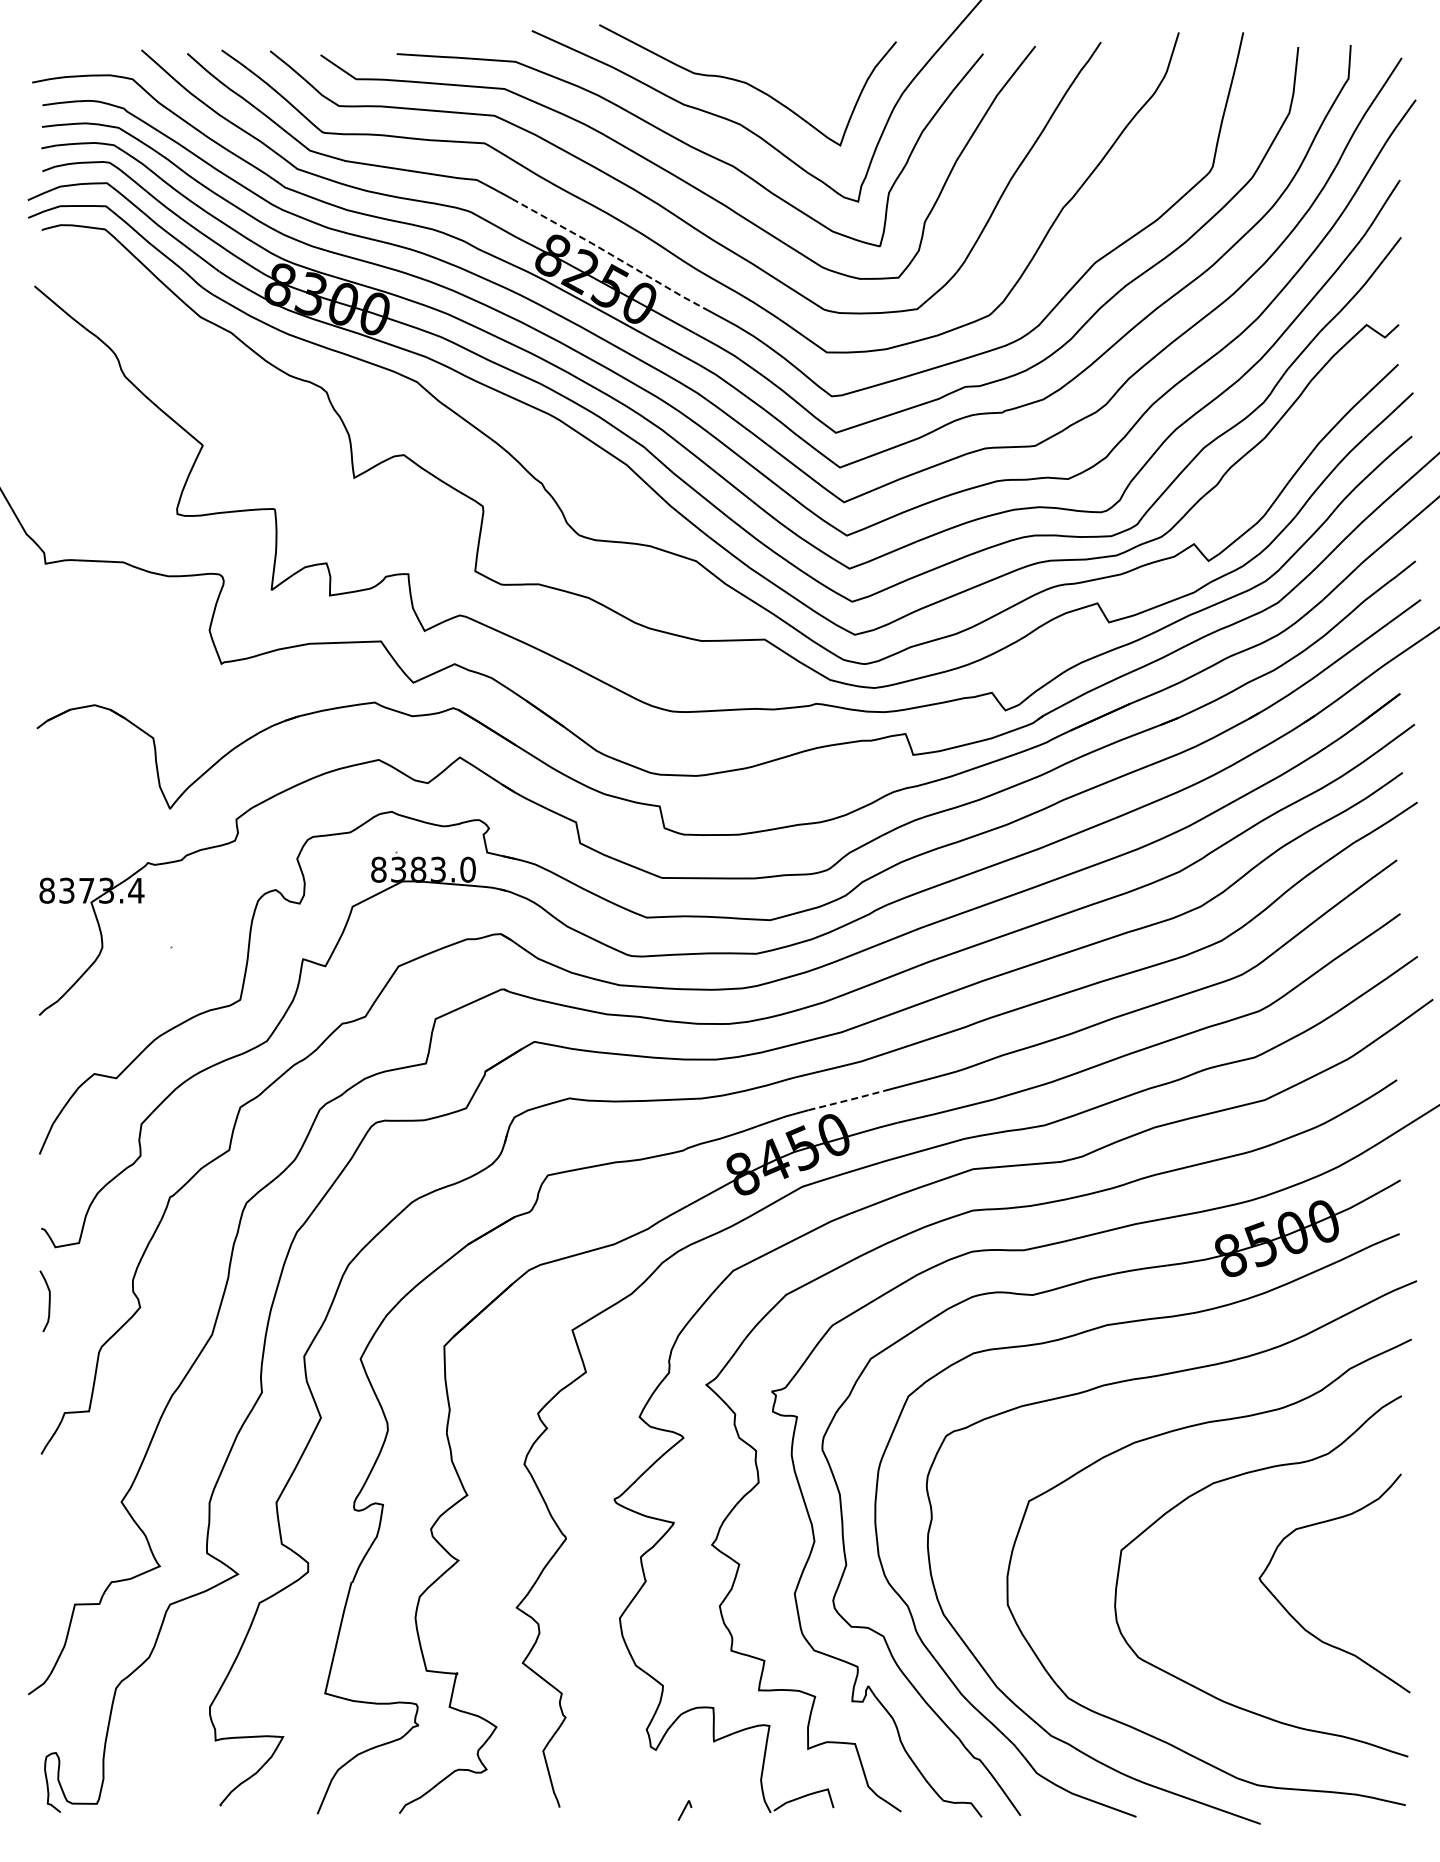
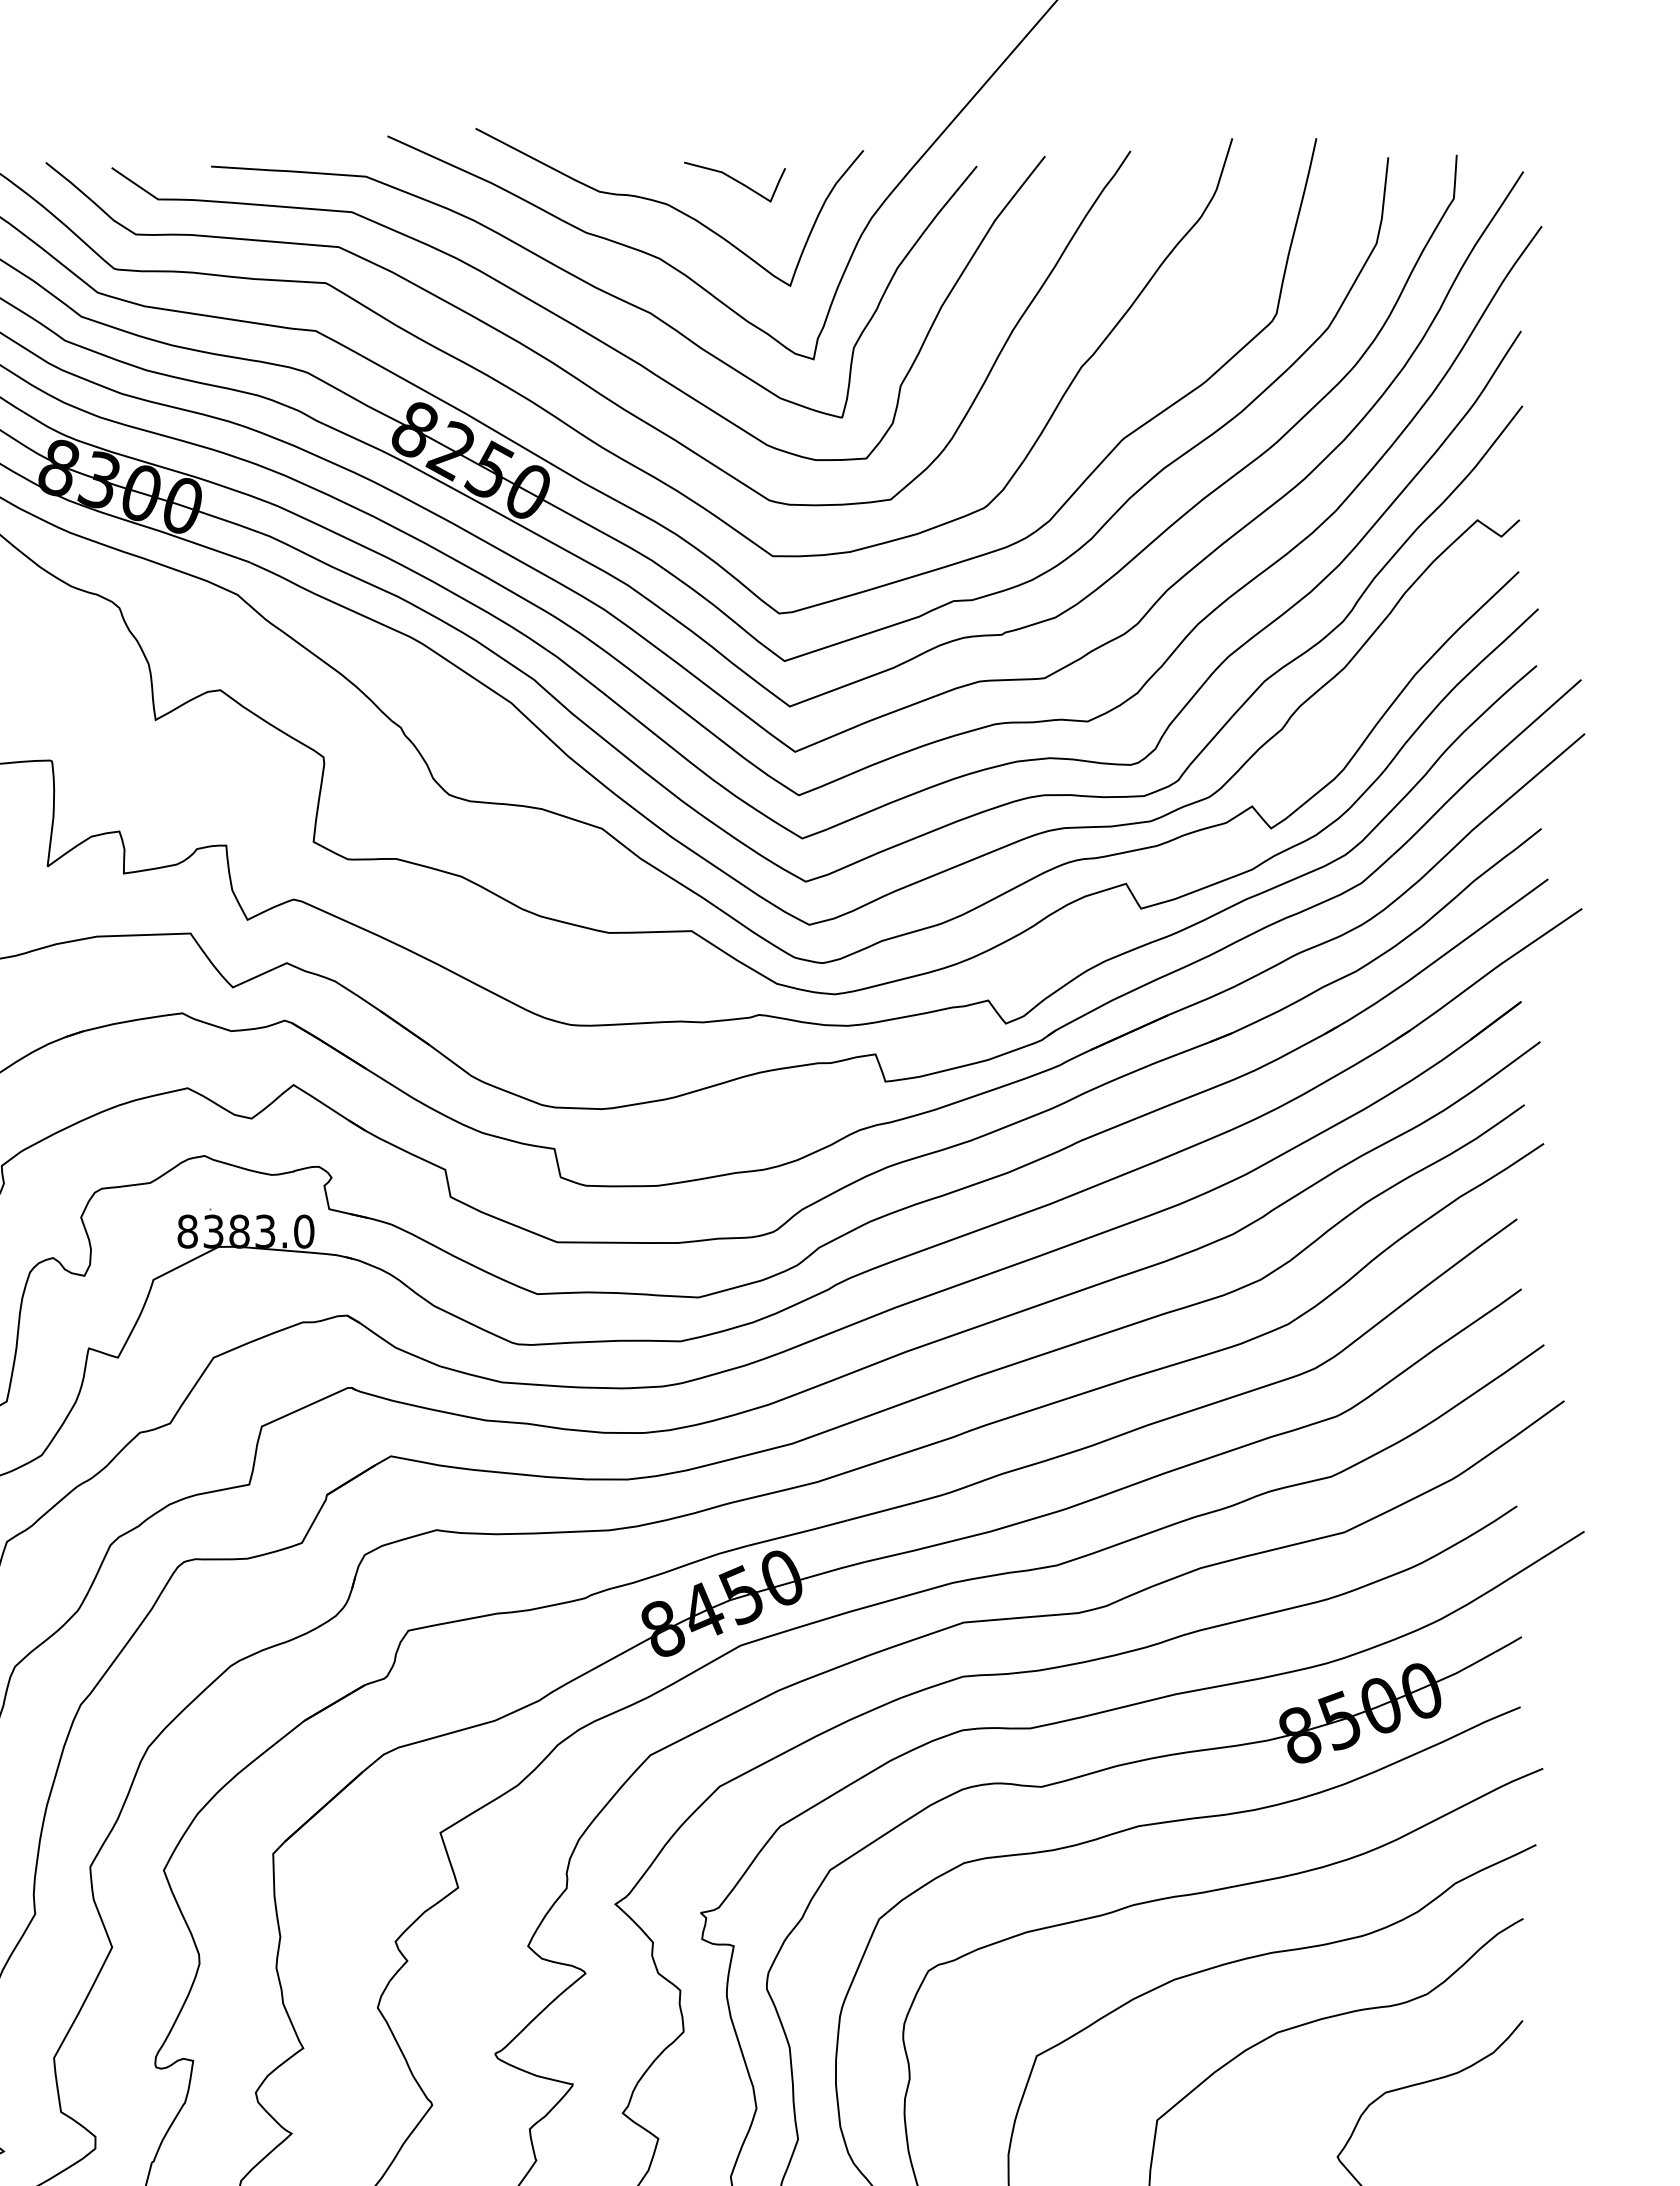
curve: (798, 65) -> (735, 181), added
line: (610, 254) -> (490, 428), dashed -> solid
line: (846, 1100) -> (798, 1532), dashed -> solid

